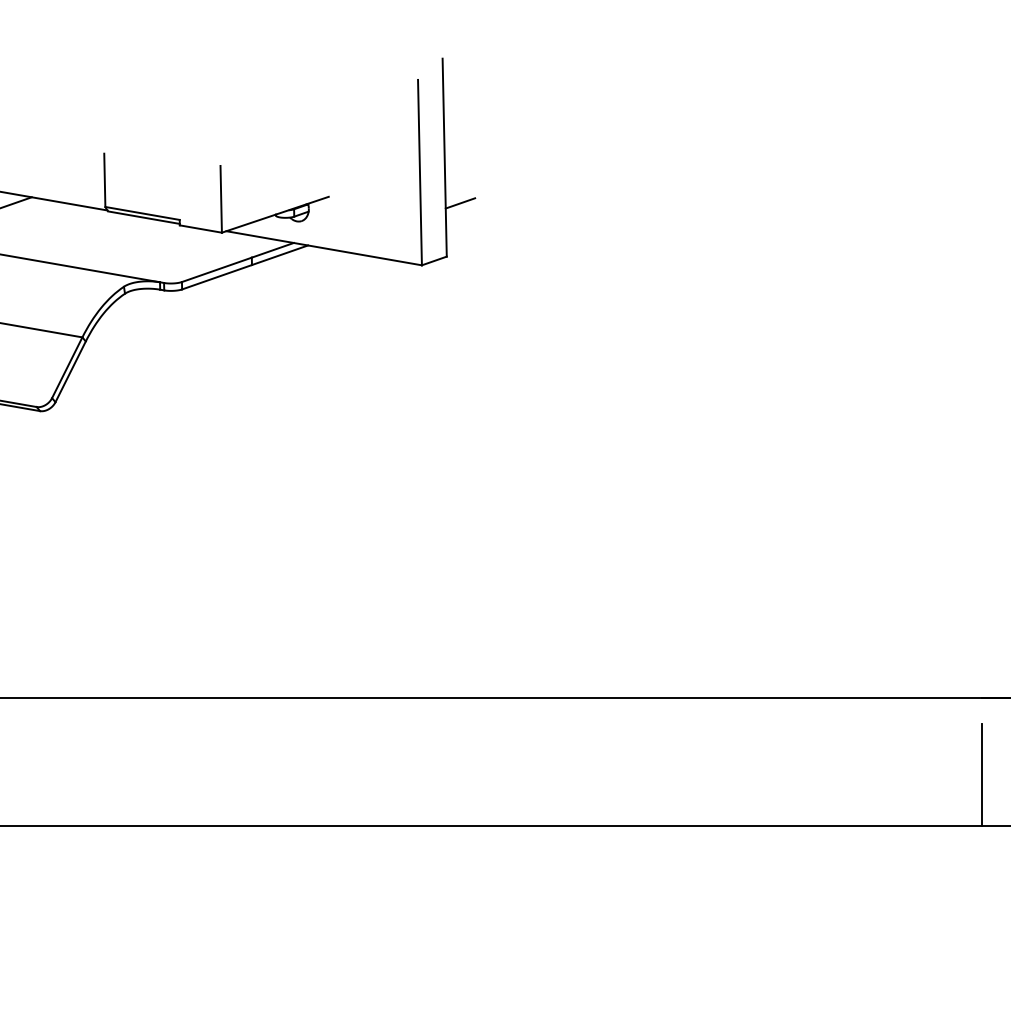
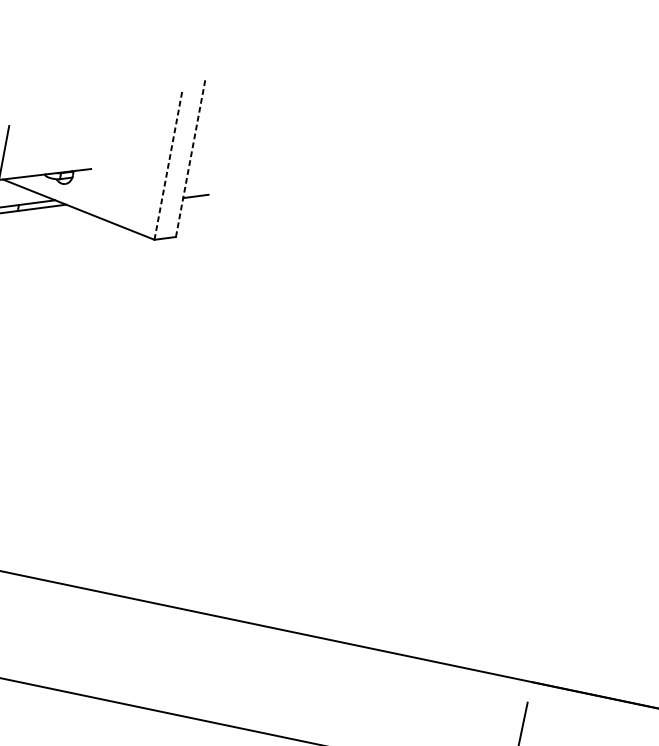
line: (444, 157) -> (190, 156), solid -> dashed
line: (419, 172) -> (168, 164), solid -> dashed

